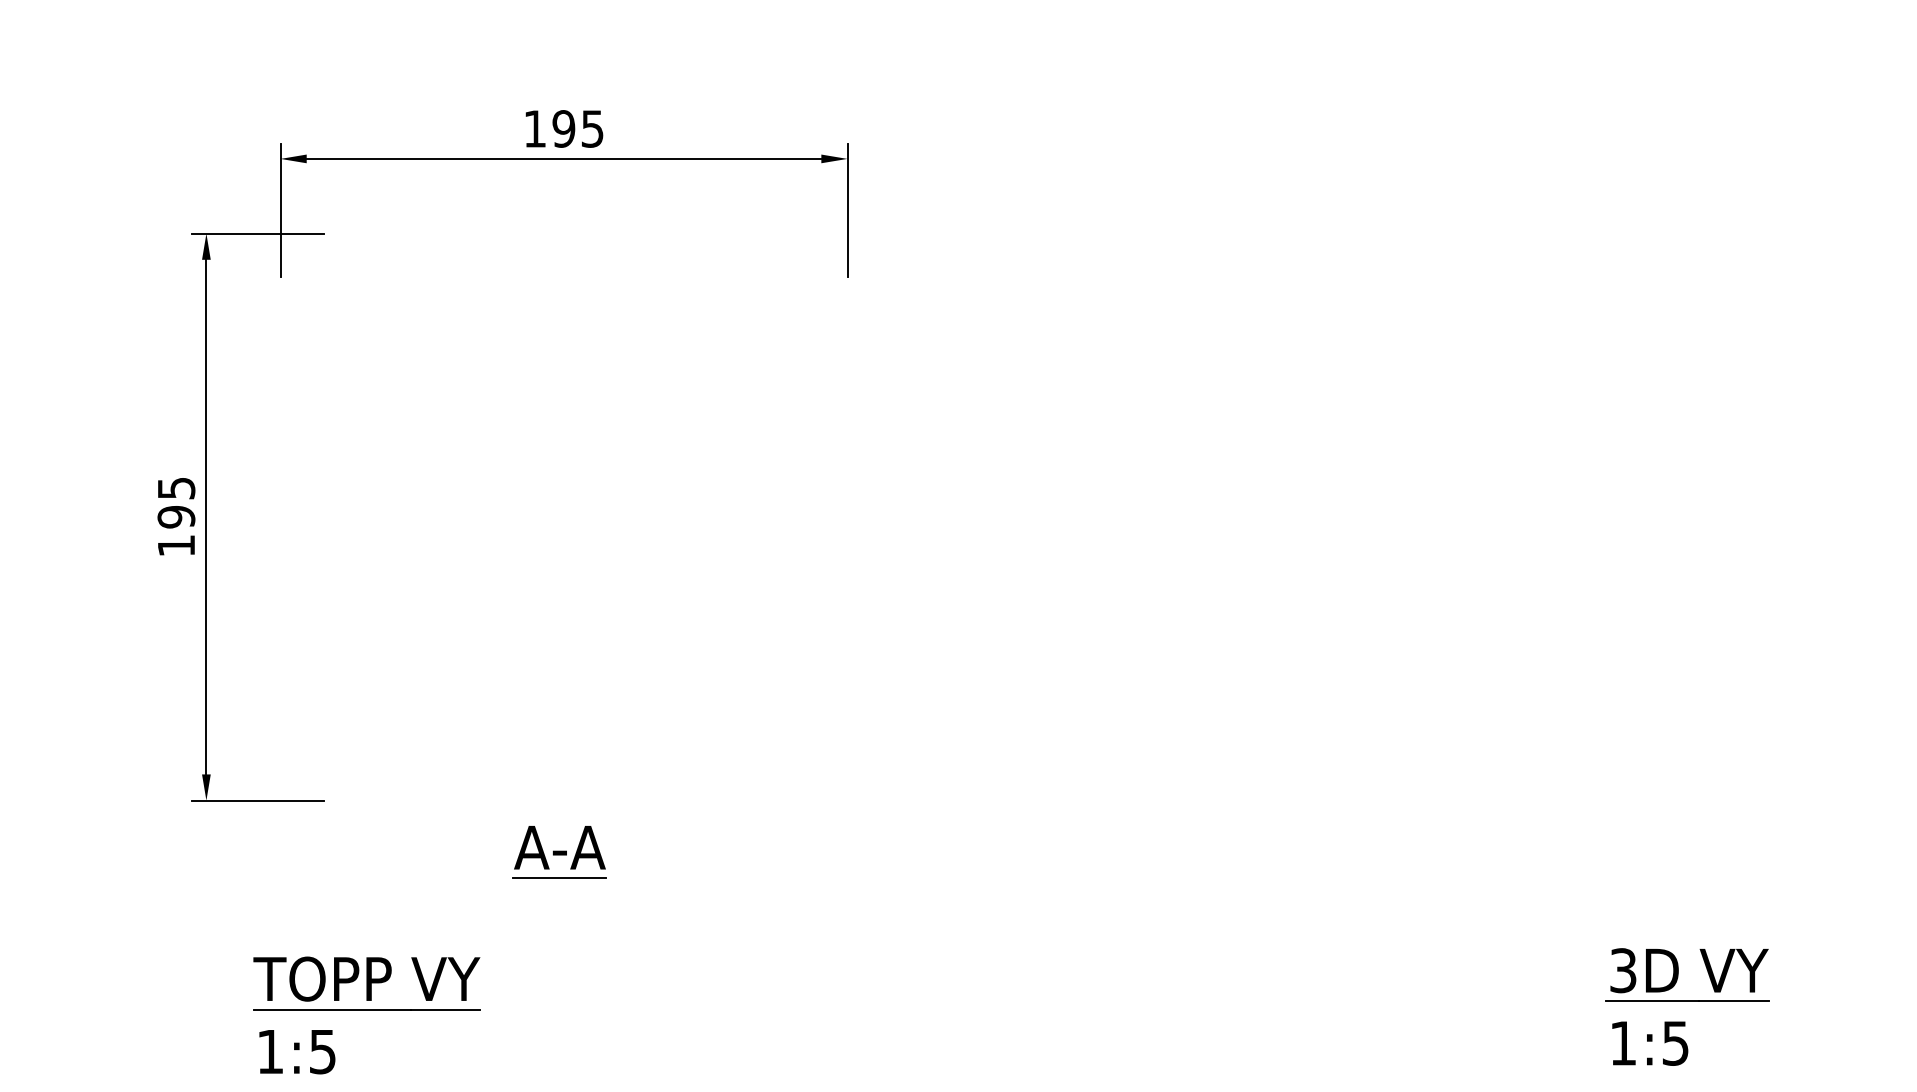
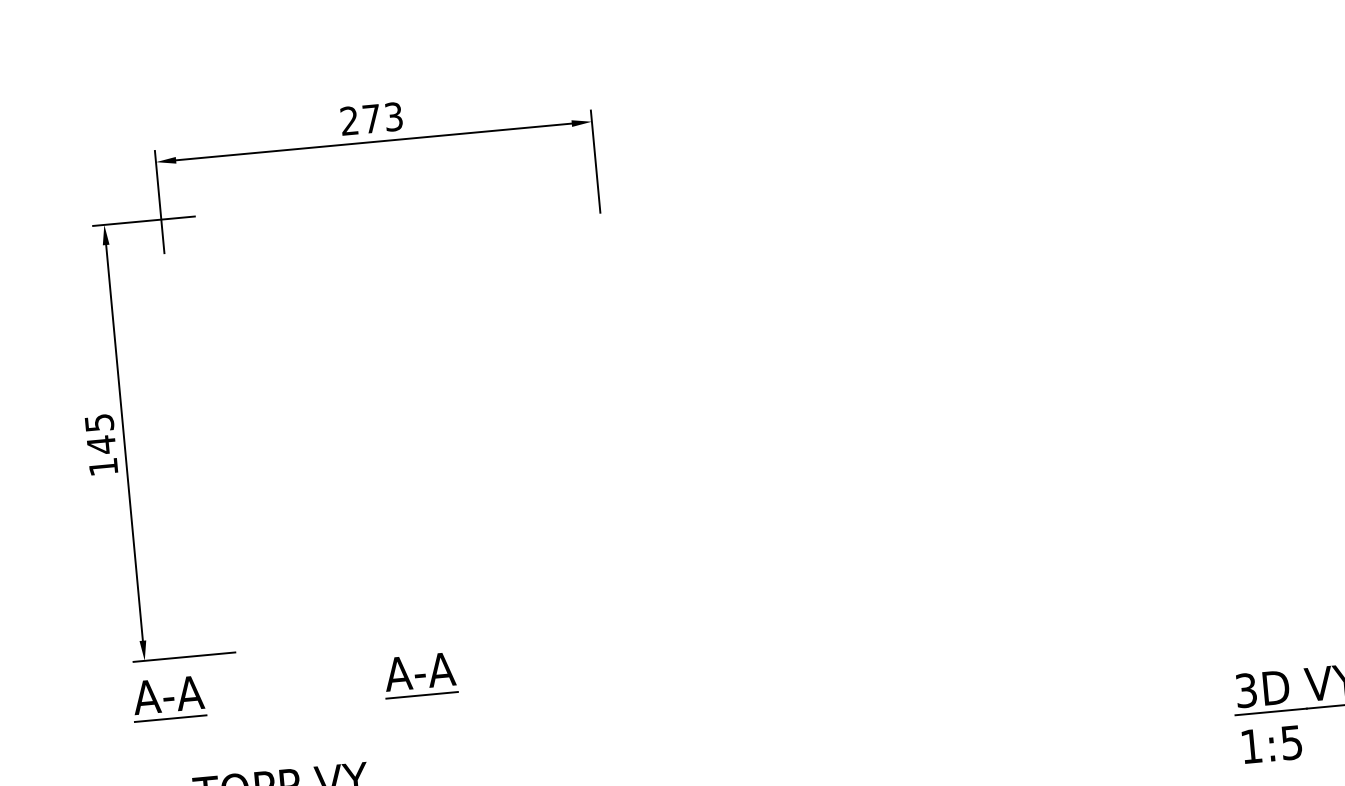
text: (563, 128) -> (371, 118), 195 -> 273
text: (176, 517) -> (101, 445), 195 -> 145
part: (232, 852) -> (168, 698), added

